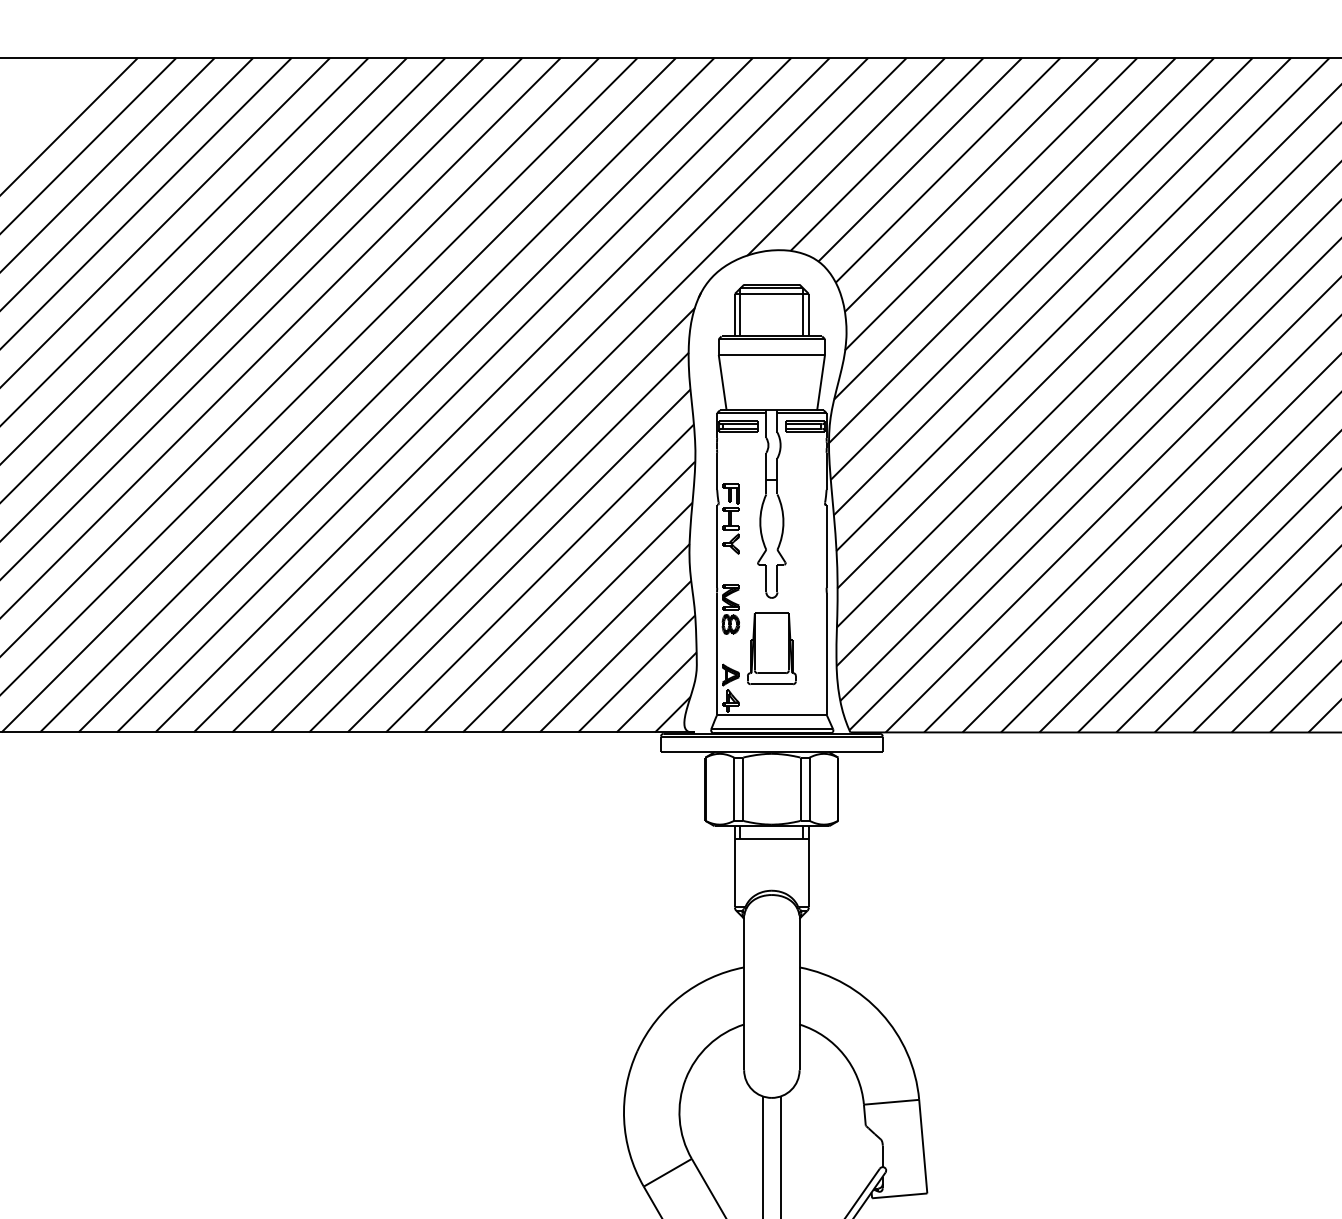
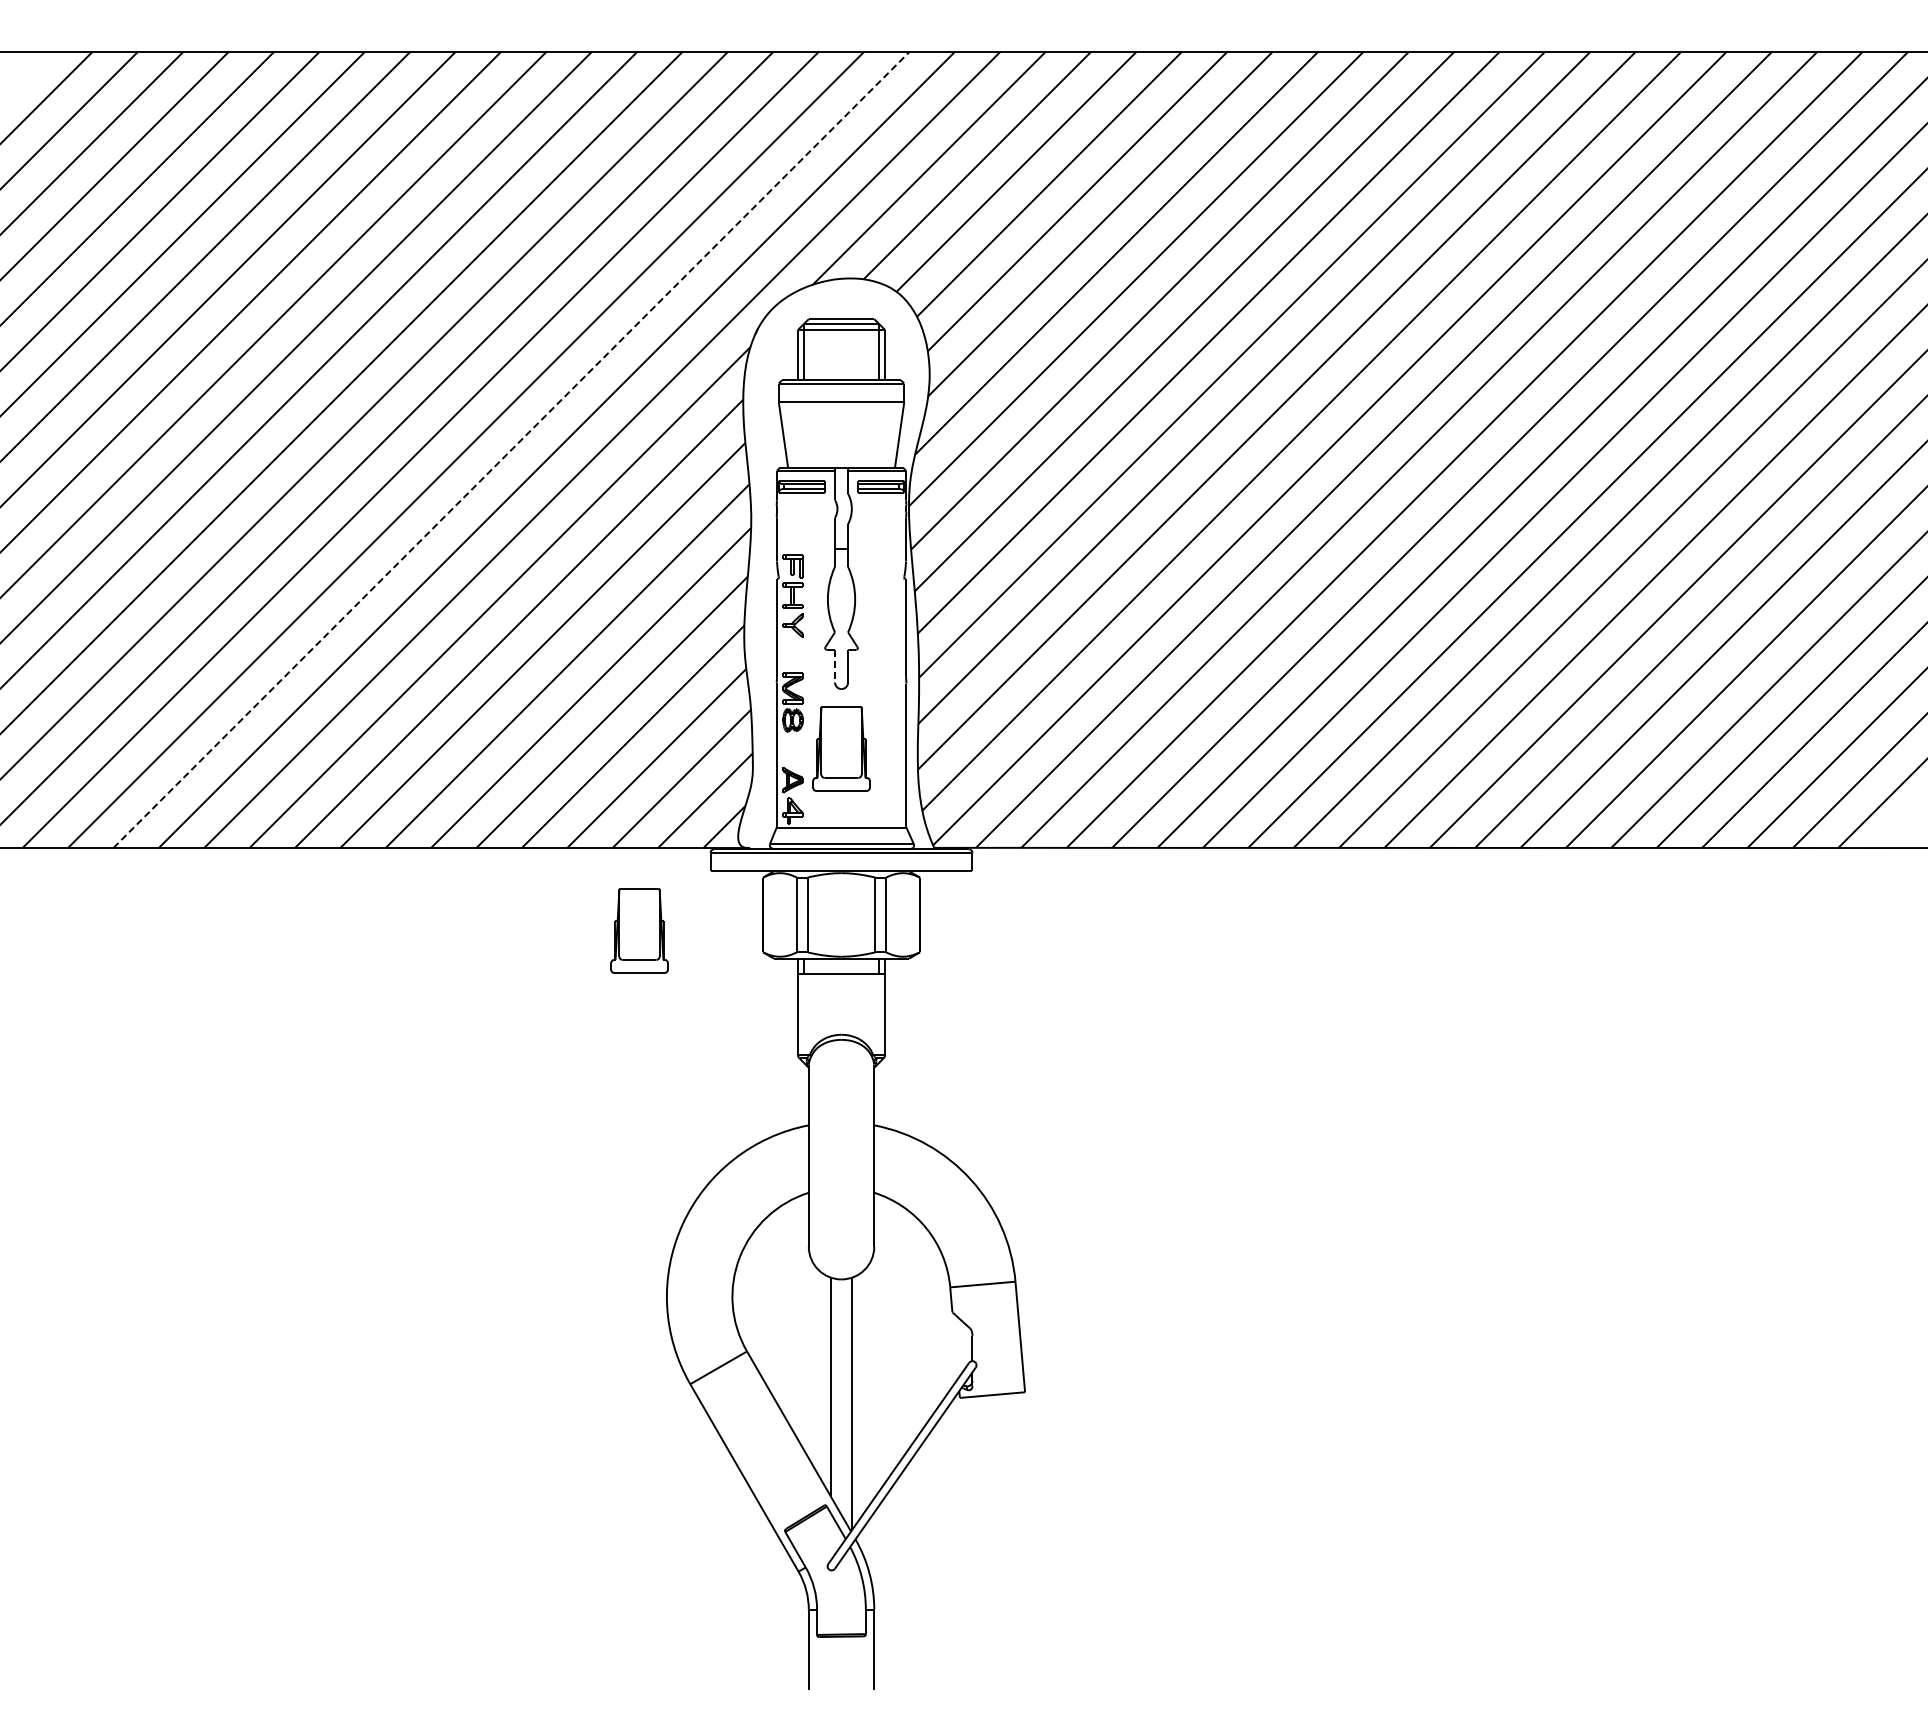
line: (493, 395) -> (512, 449), solid -> dashed
line: (766, 578) -> (835, 666), solid -> dashed
part: (600, 802) -> (639, 930), added

